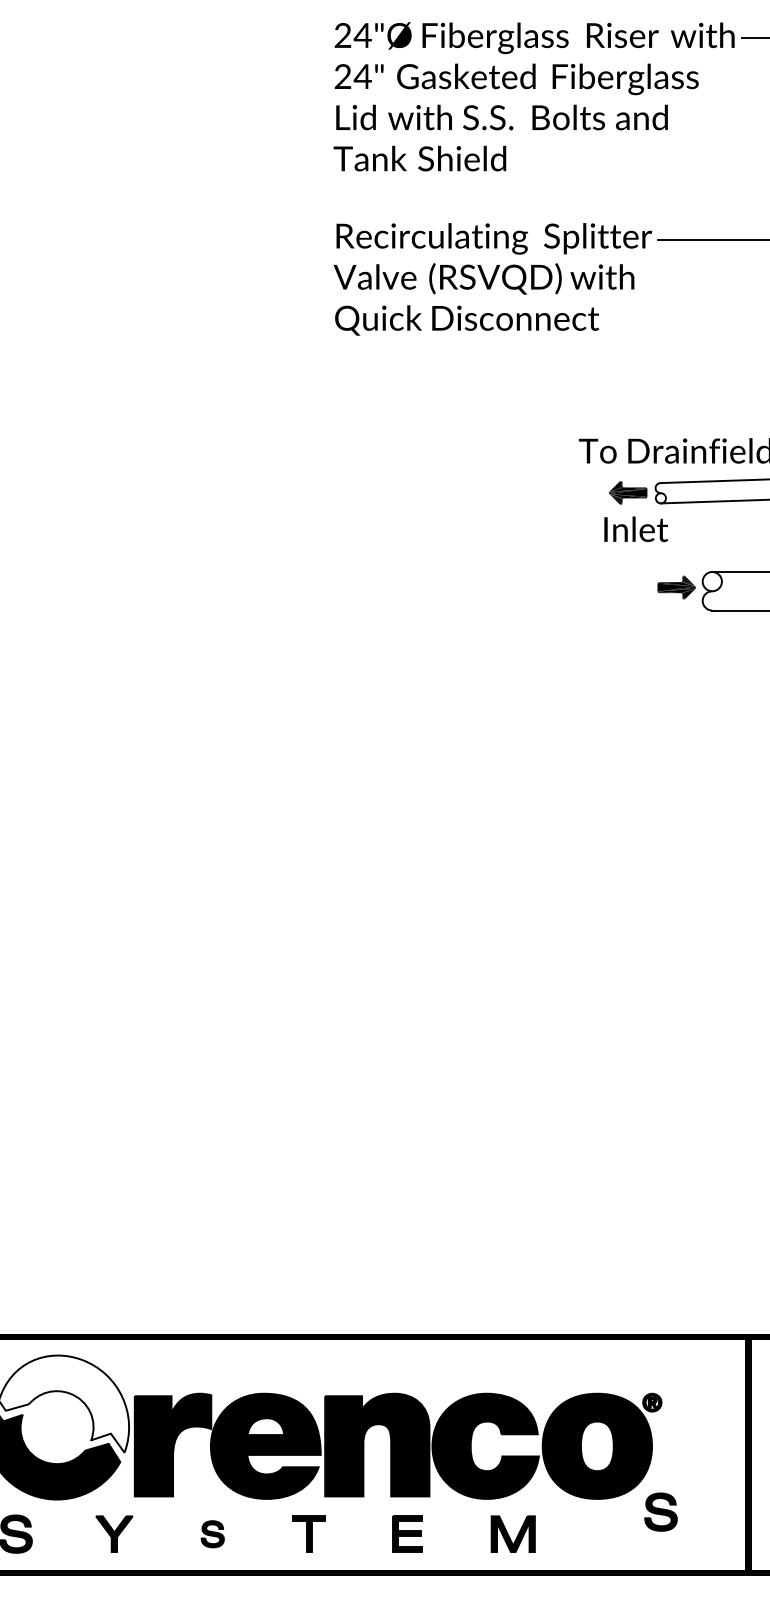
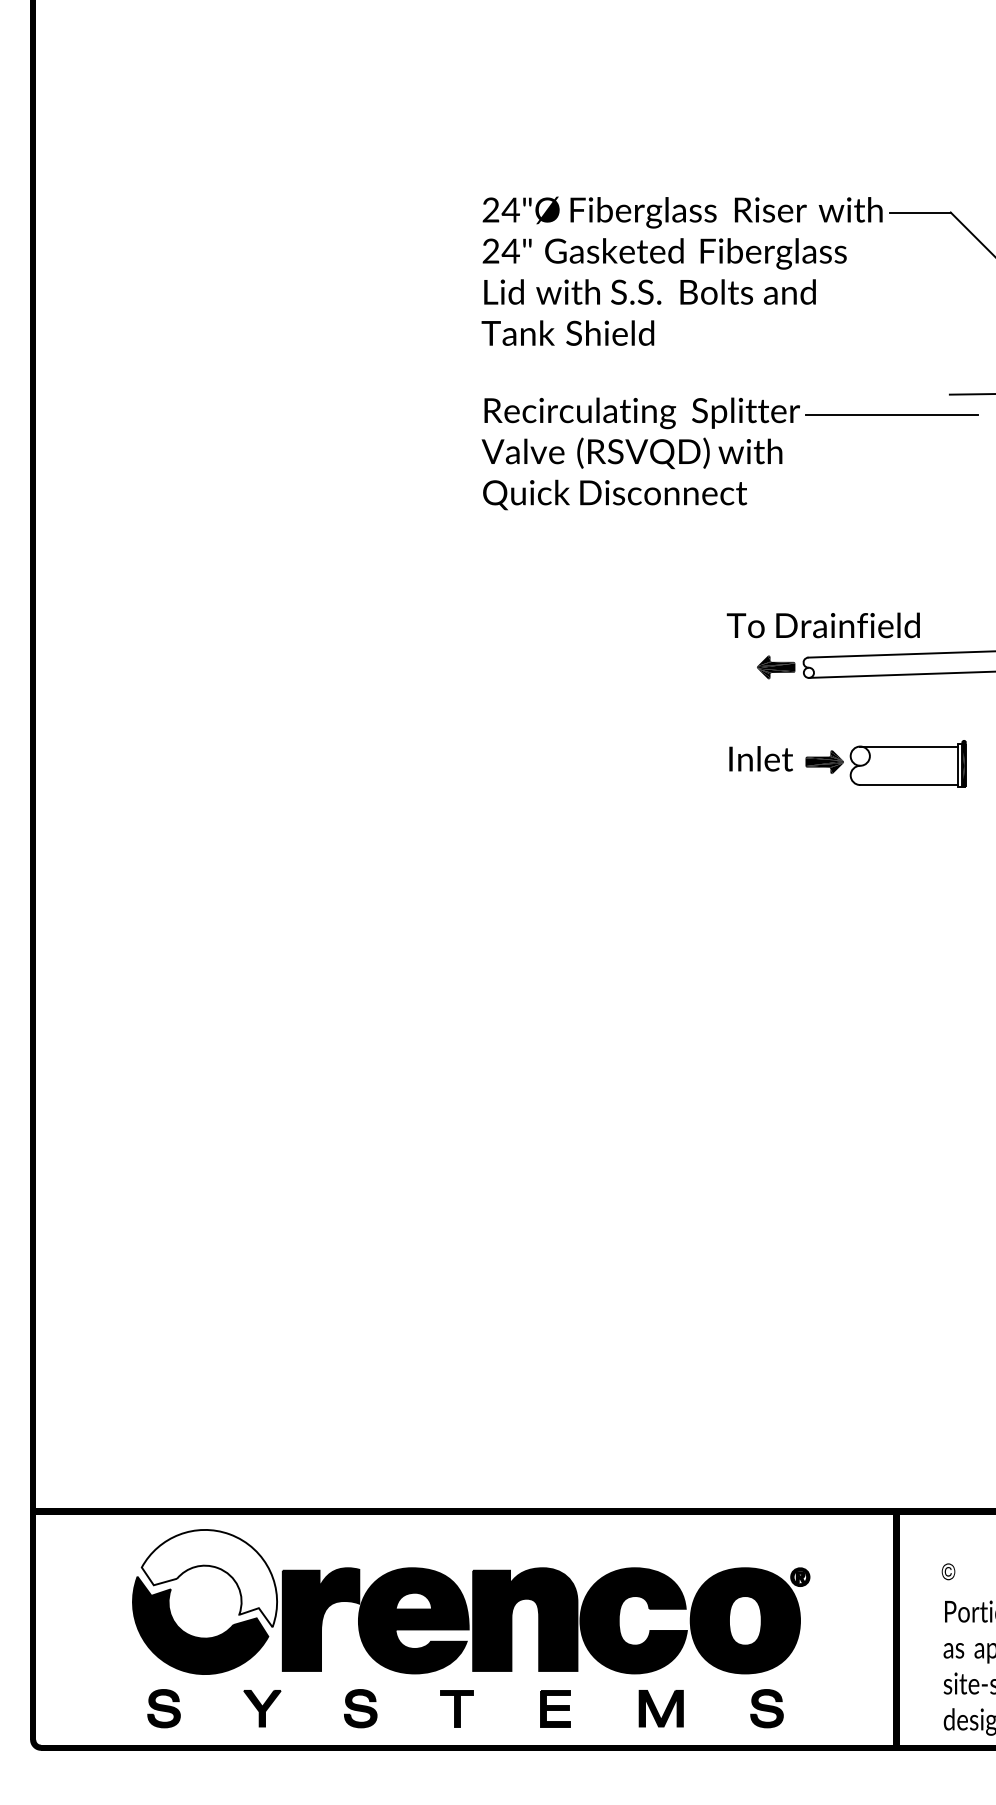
text: (635, 528) -> (760, 758), moved
part: (660, 1511) -> (766, 1708), moved
part: (212, 1533) -> (360, 1708), size x1.43

